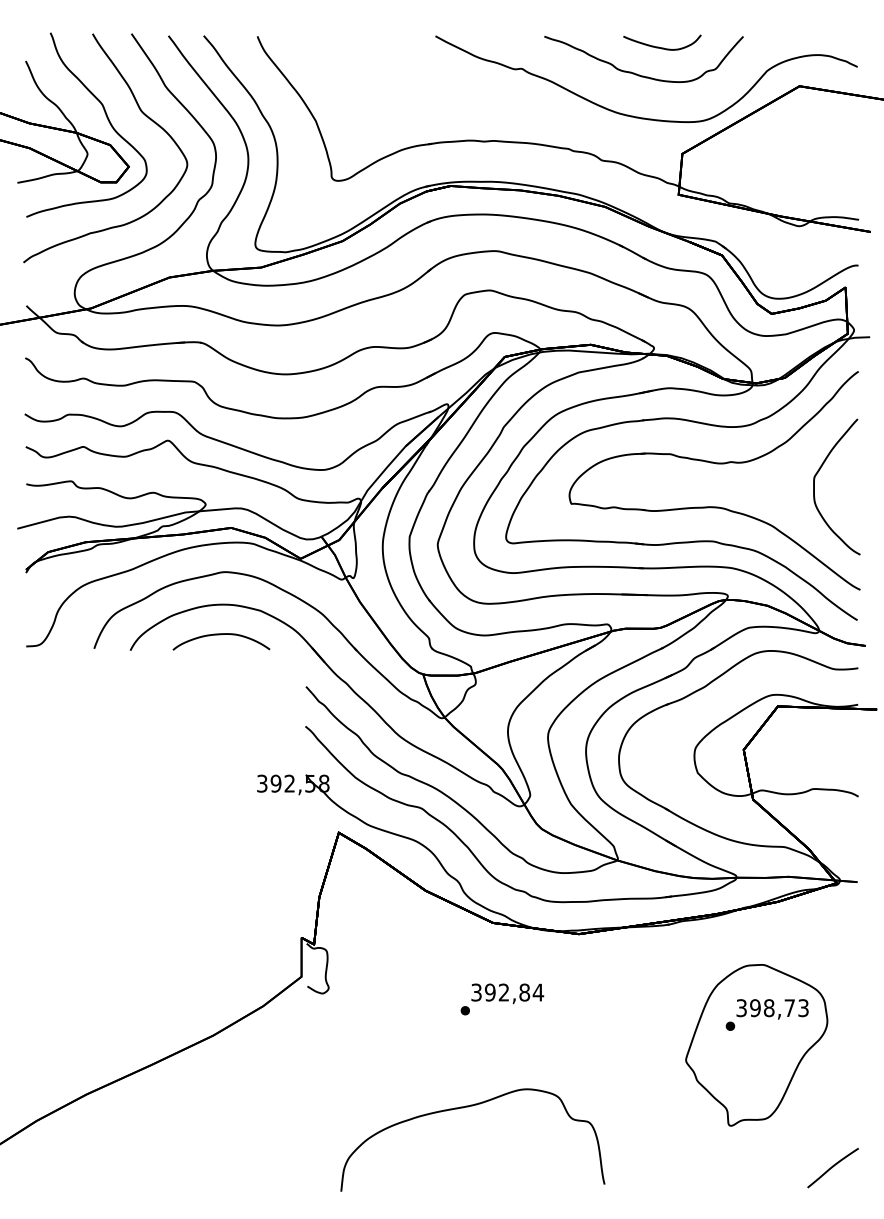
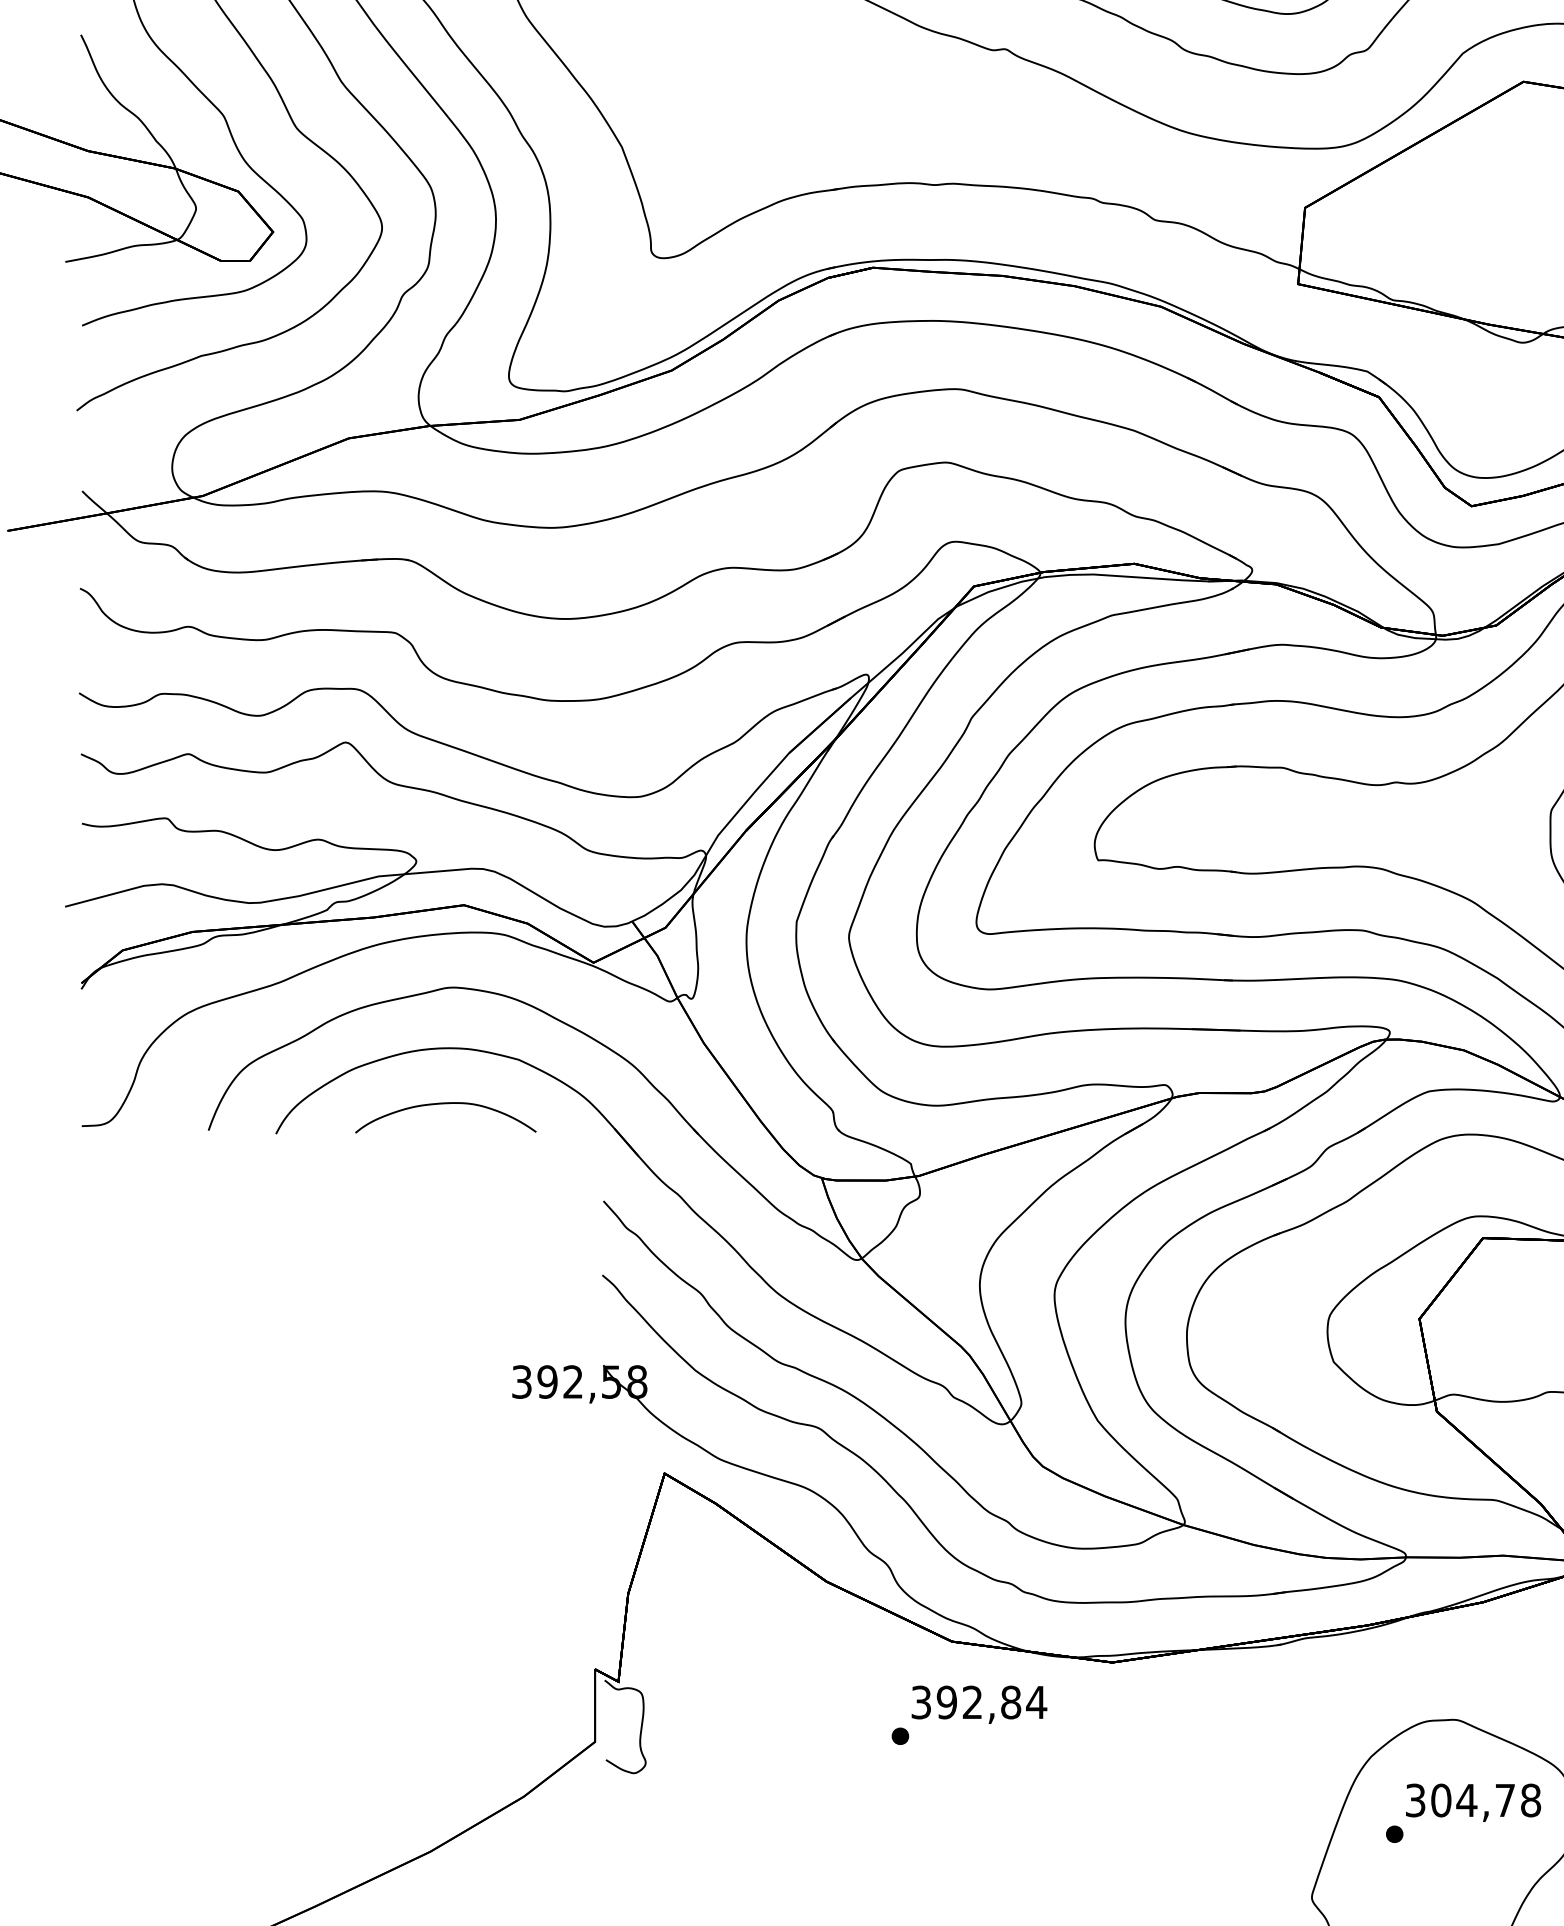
text: (502, 999) -> (969, 1715), moved
text: (779, 1008) -> (1486, 1801), 398,73 -> 304,78

